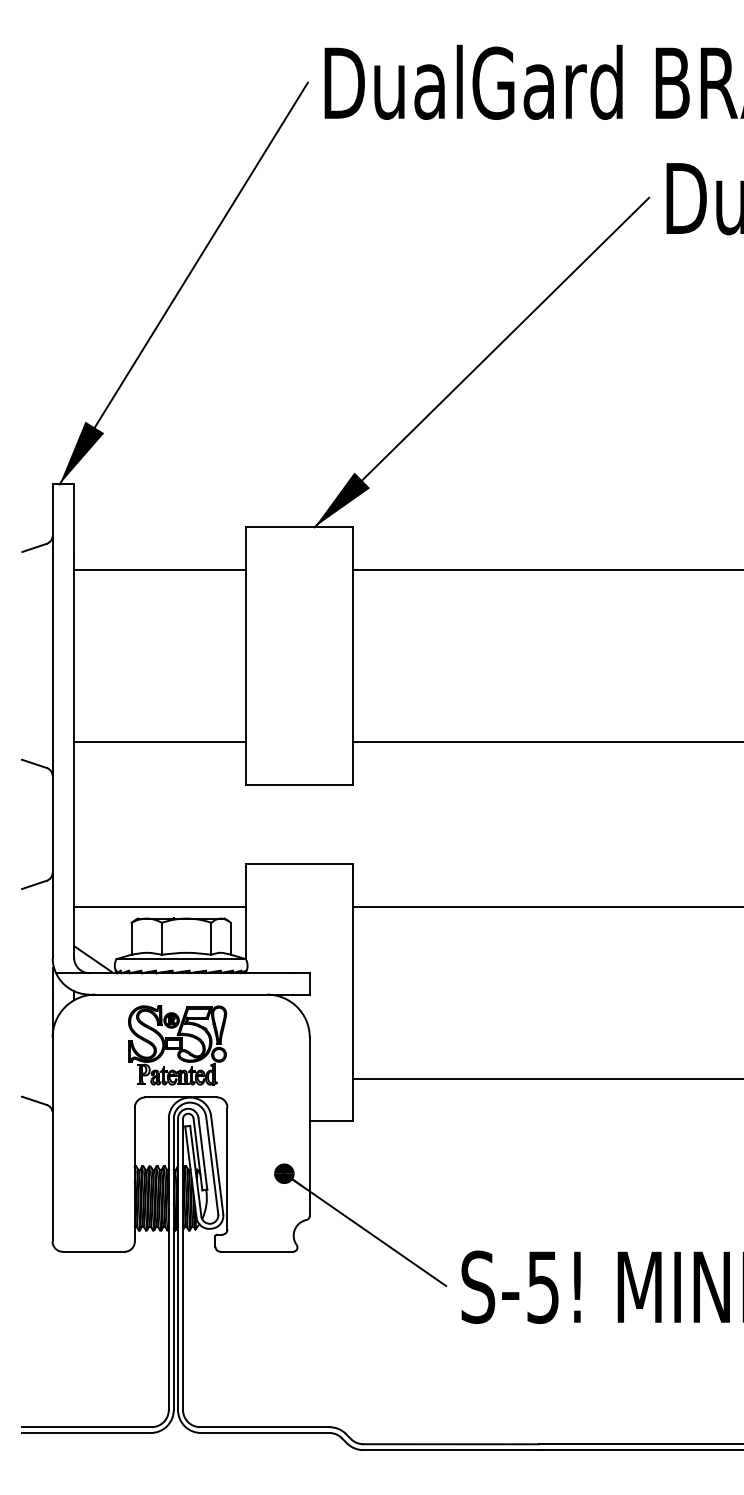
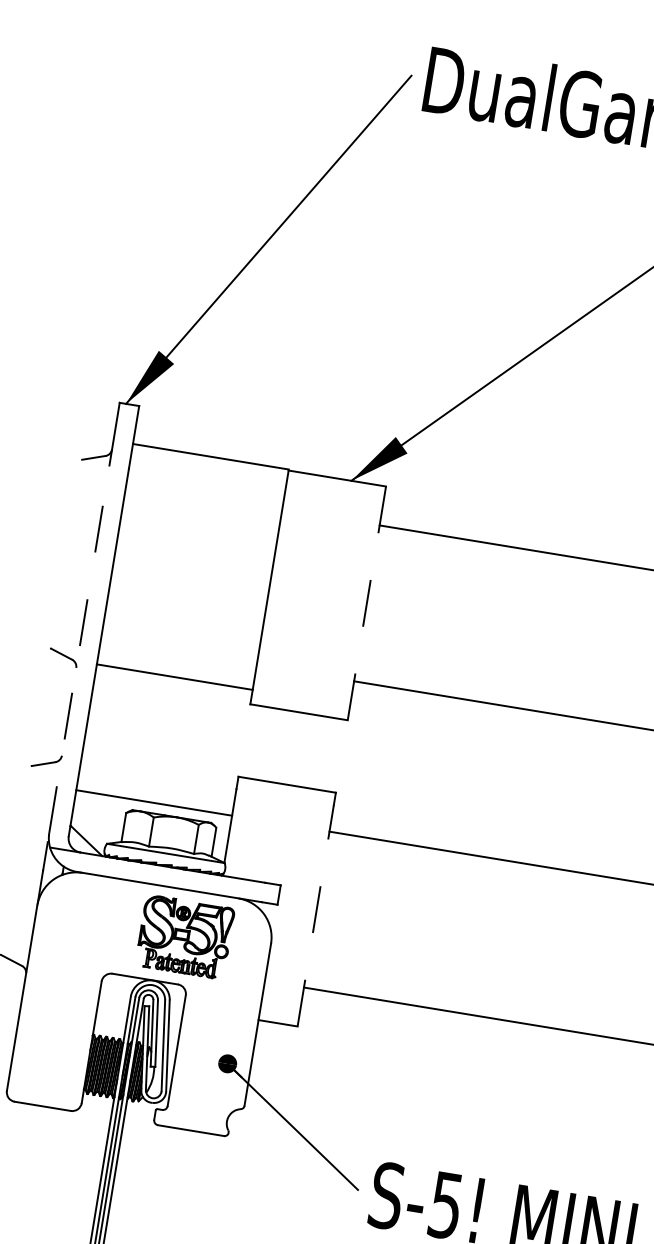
line: (159, 570) -> (210, 457), moved
line: (352, 655) -> (366, 602), solid -> dashed
line: (159, 741) -> (174, 676), moved
line: (52, 755) -> (79, 649), solid -> dashed
line: (352, 999) -> (315, 915), solid -> dashed
part: (177, 1045) -> (185, 937), moved

